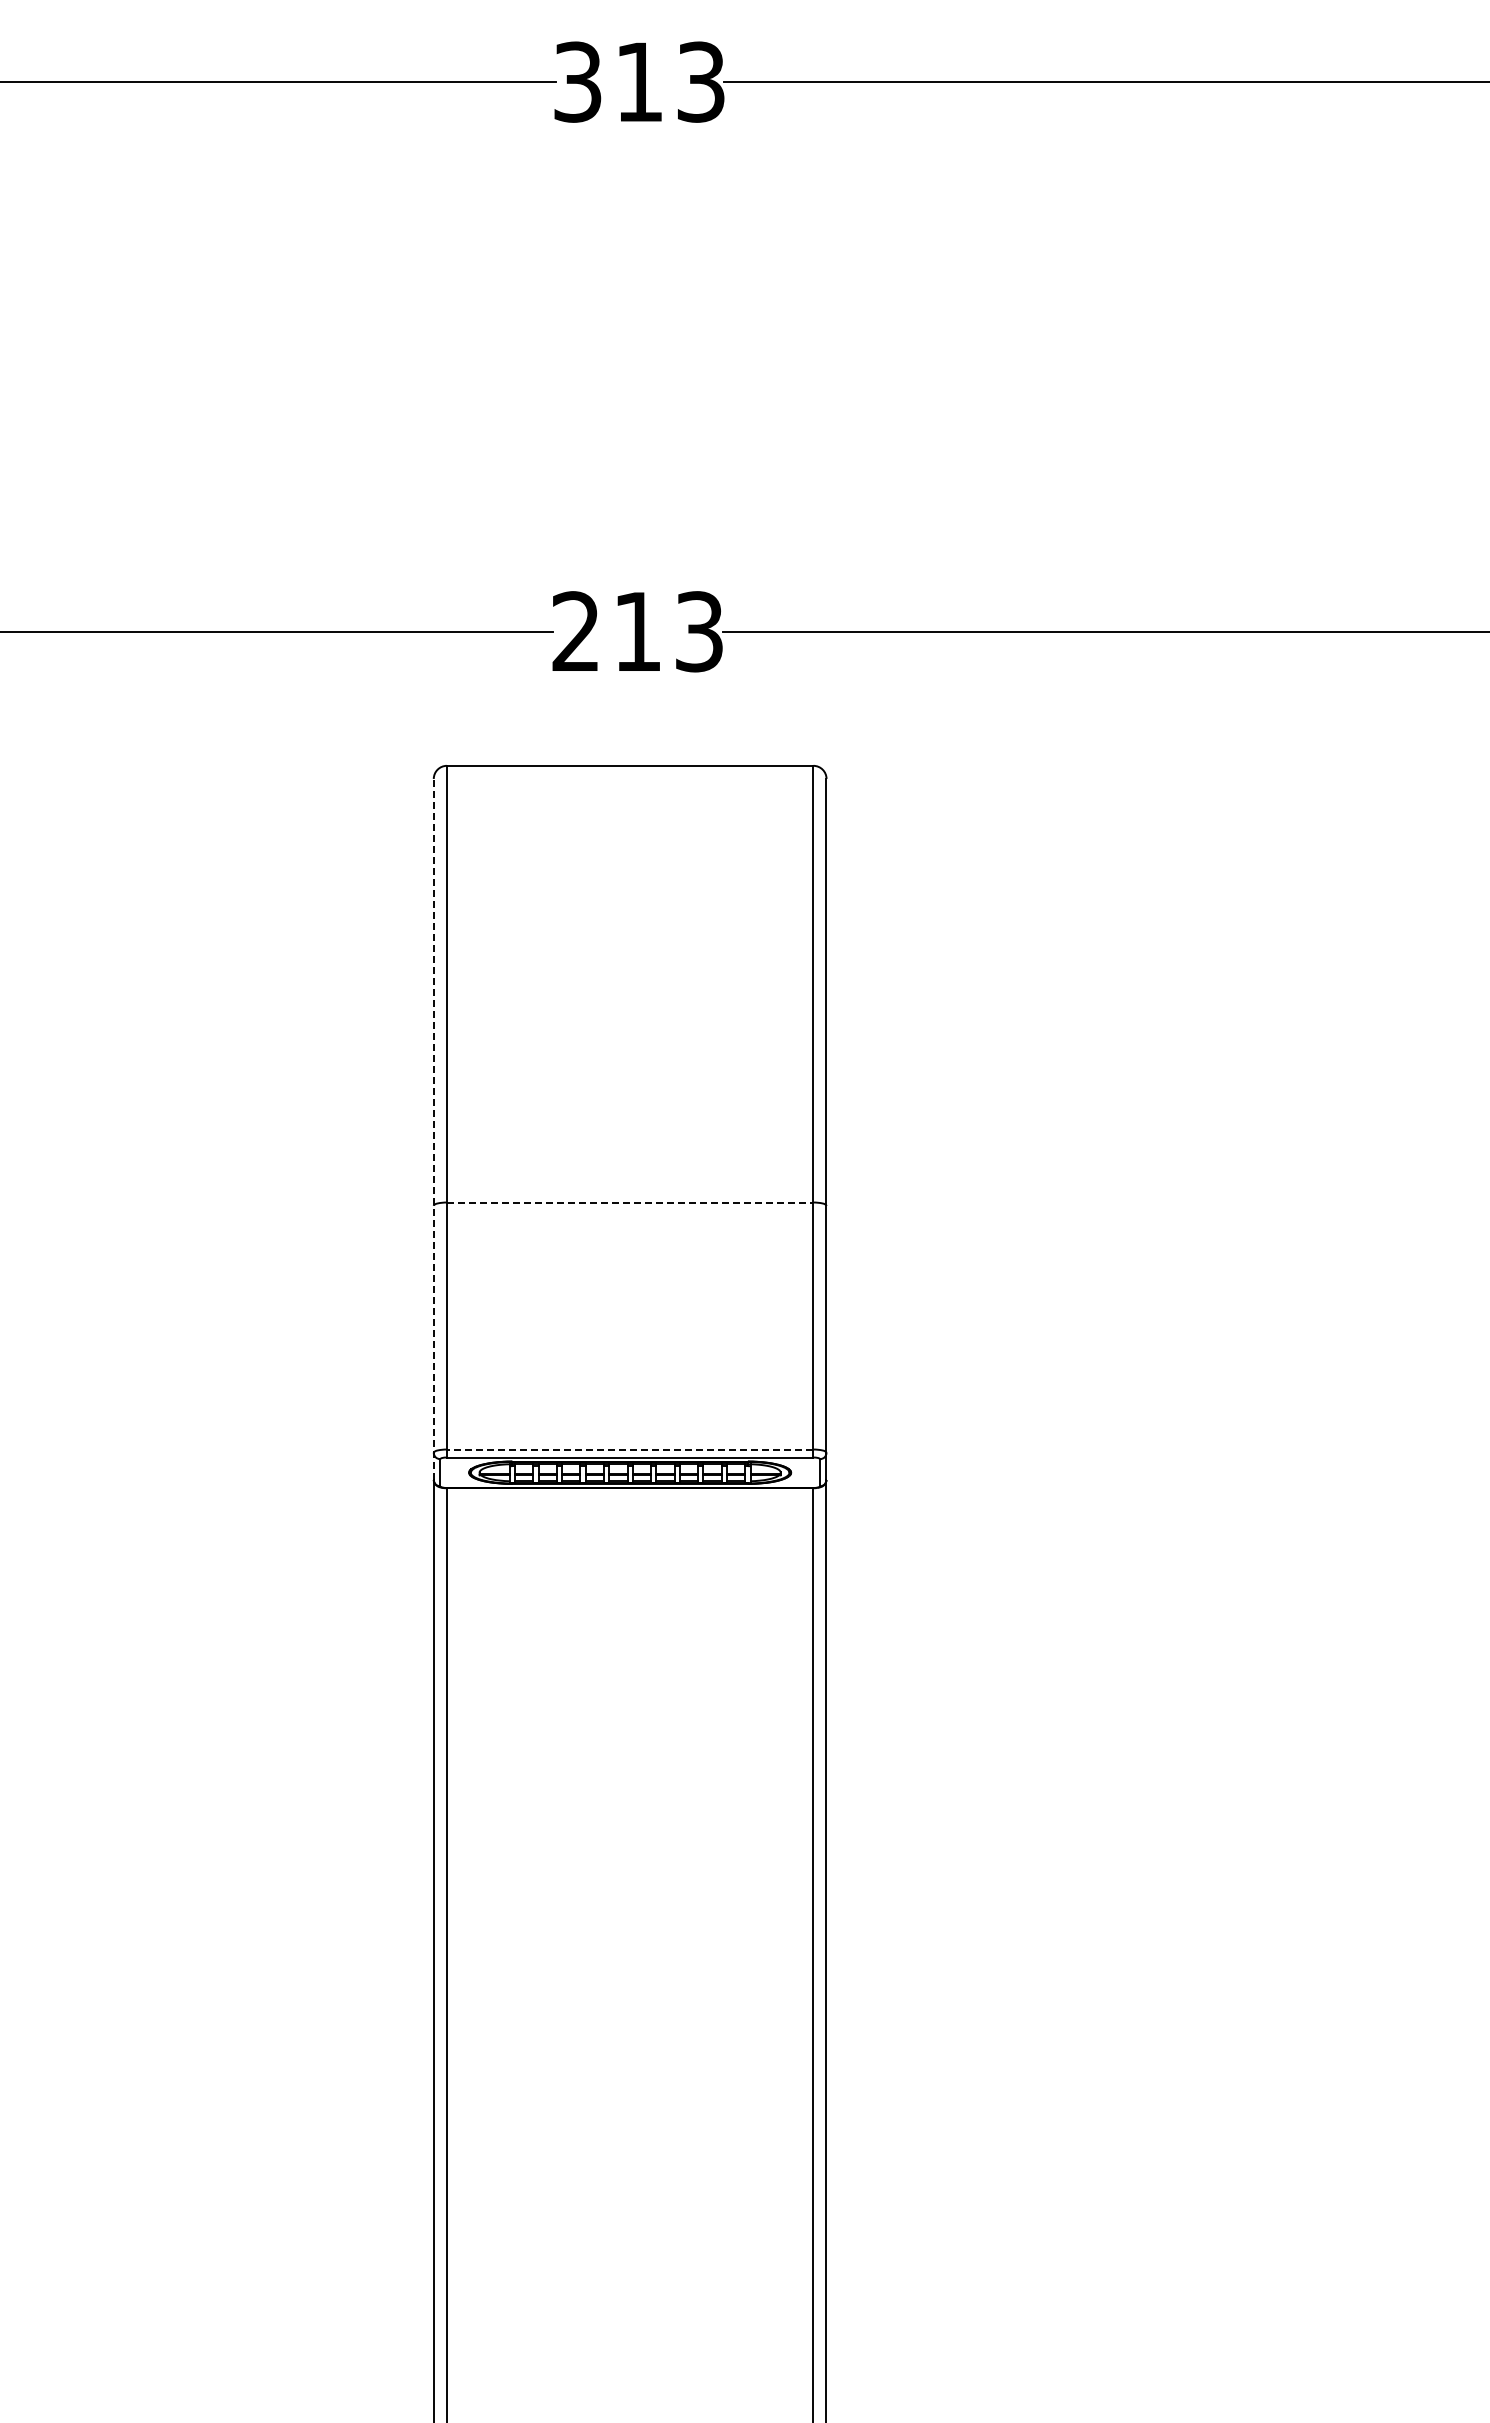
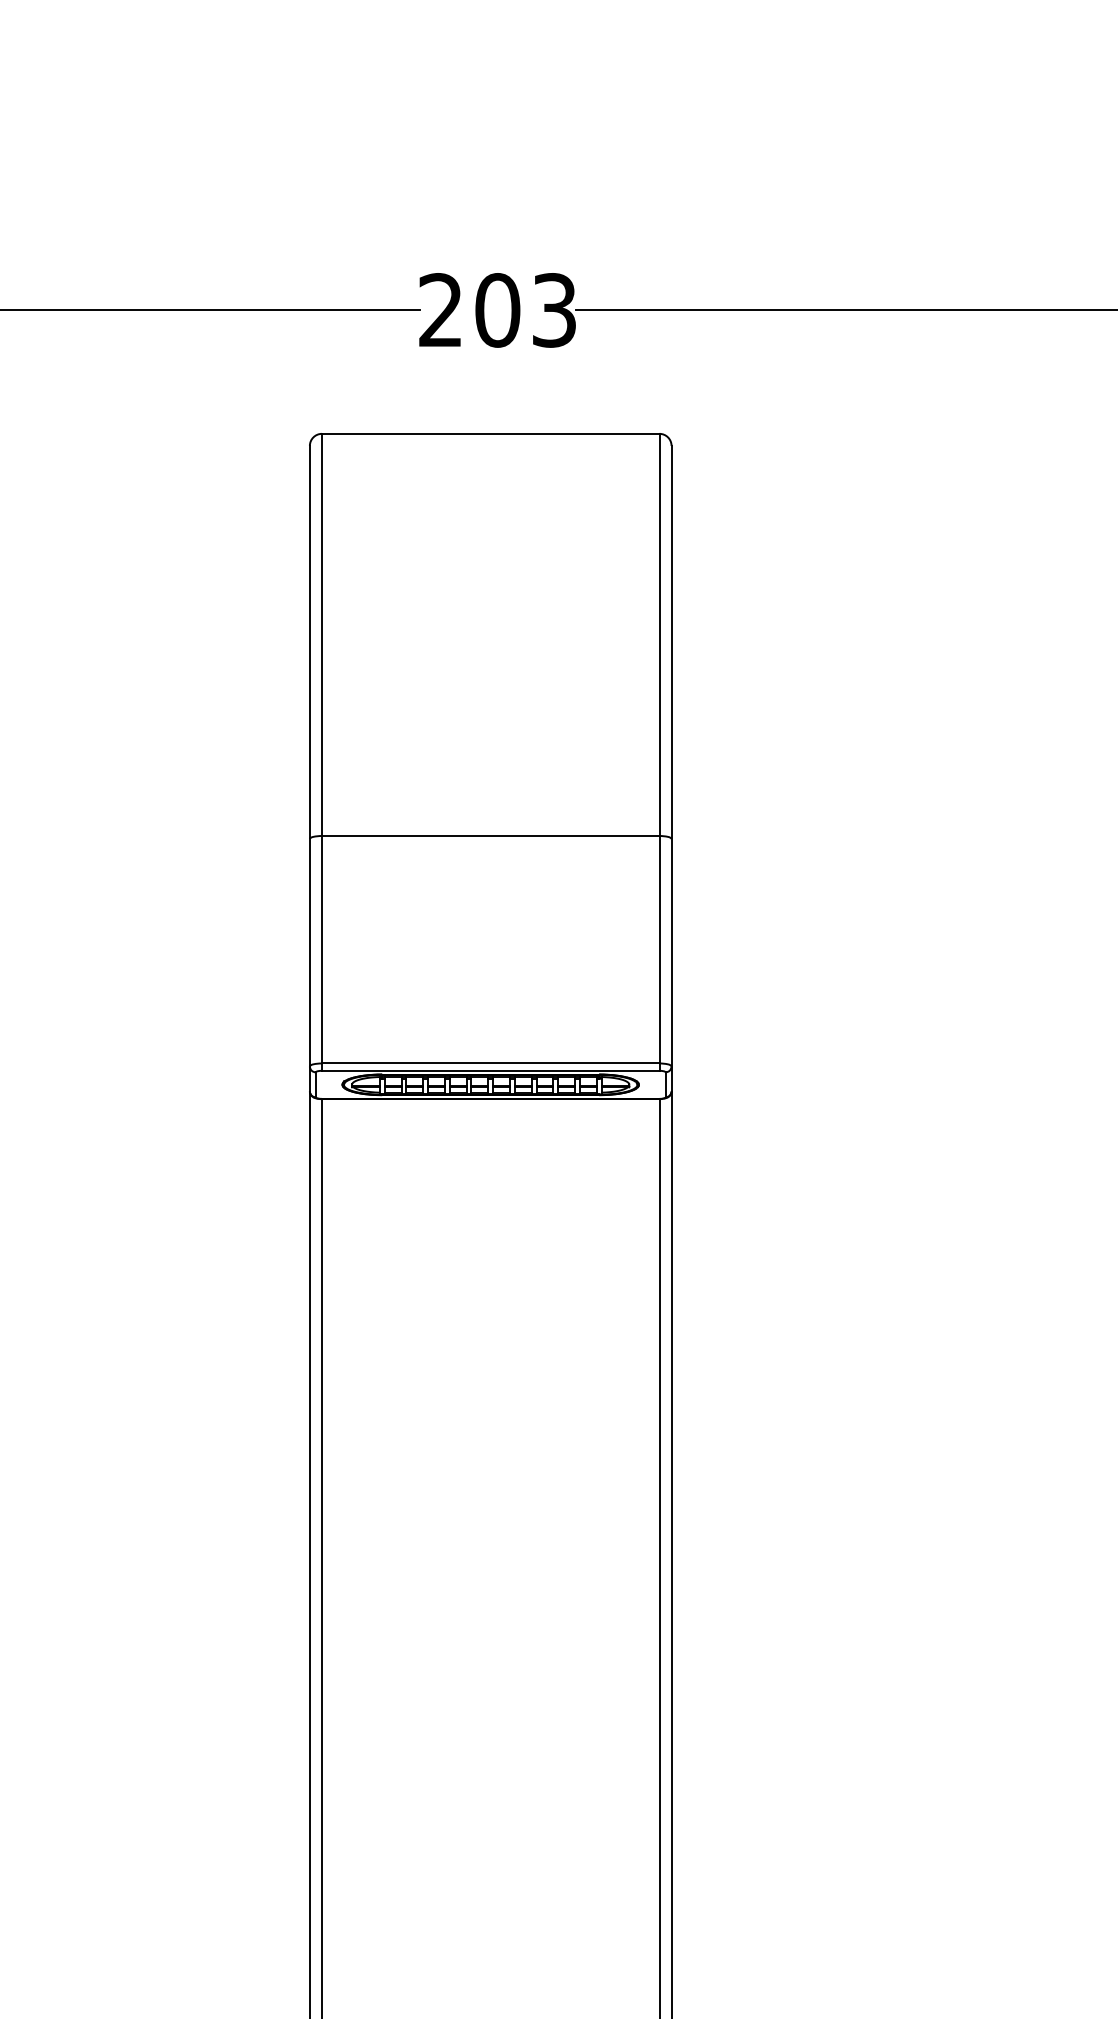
text: (637, 631) -> (497, 310), 213 -> 203
line: (433, 1129) -> (309, 768), dashed -> solid
line: (630, 1202) -> (491, 835), dashed -> solid
line: (629, 1449) -> (490, 1063), dashed -> solid

